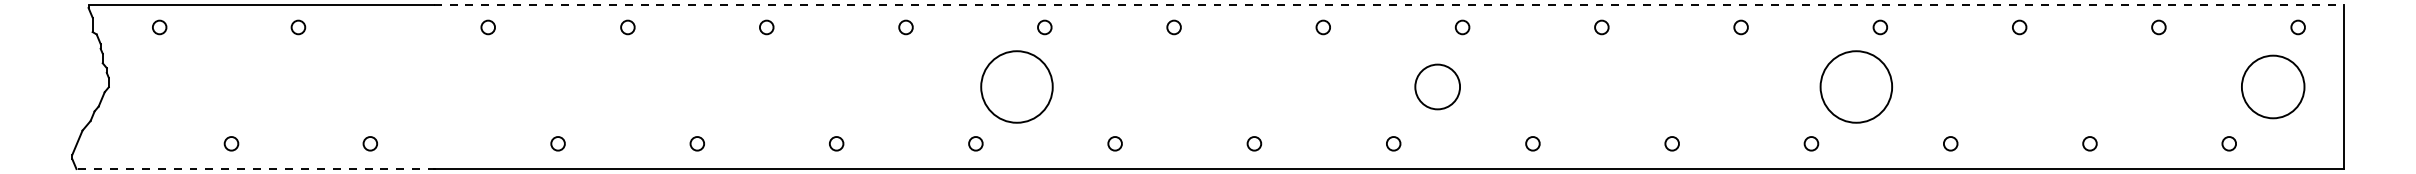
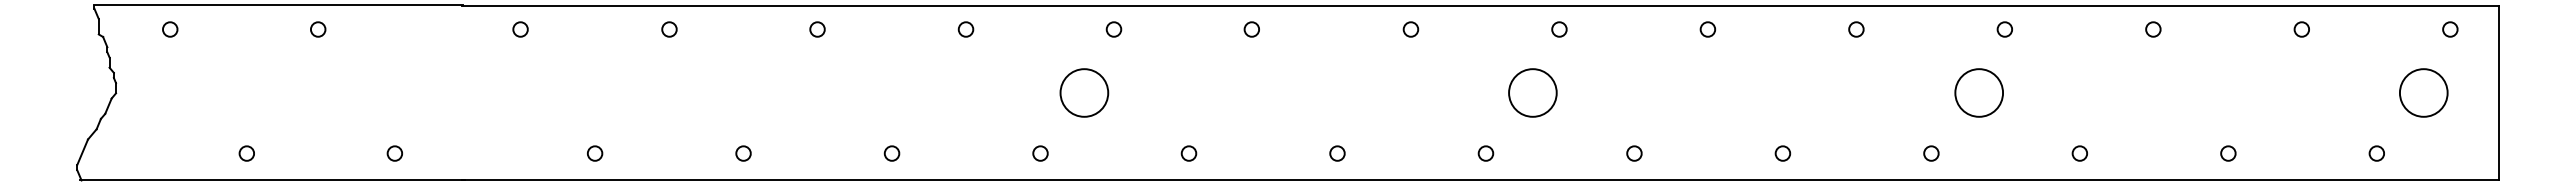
line: (1389, 4) -> (1481, 5), dashed -> solid
circle: (1017, 86) -> (1084, 92), size x0.62
circle: (1855, 86) -> (1978, 92), size x0.62
circle: (2272, 86) -> (2423, 92), size x0.71
line: (255, 169) -> (272, 180), dashed -> solid

